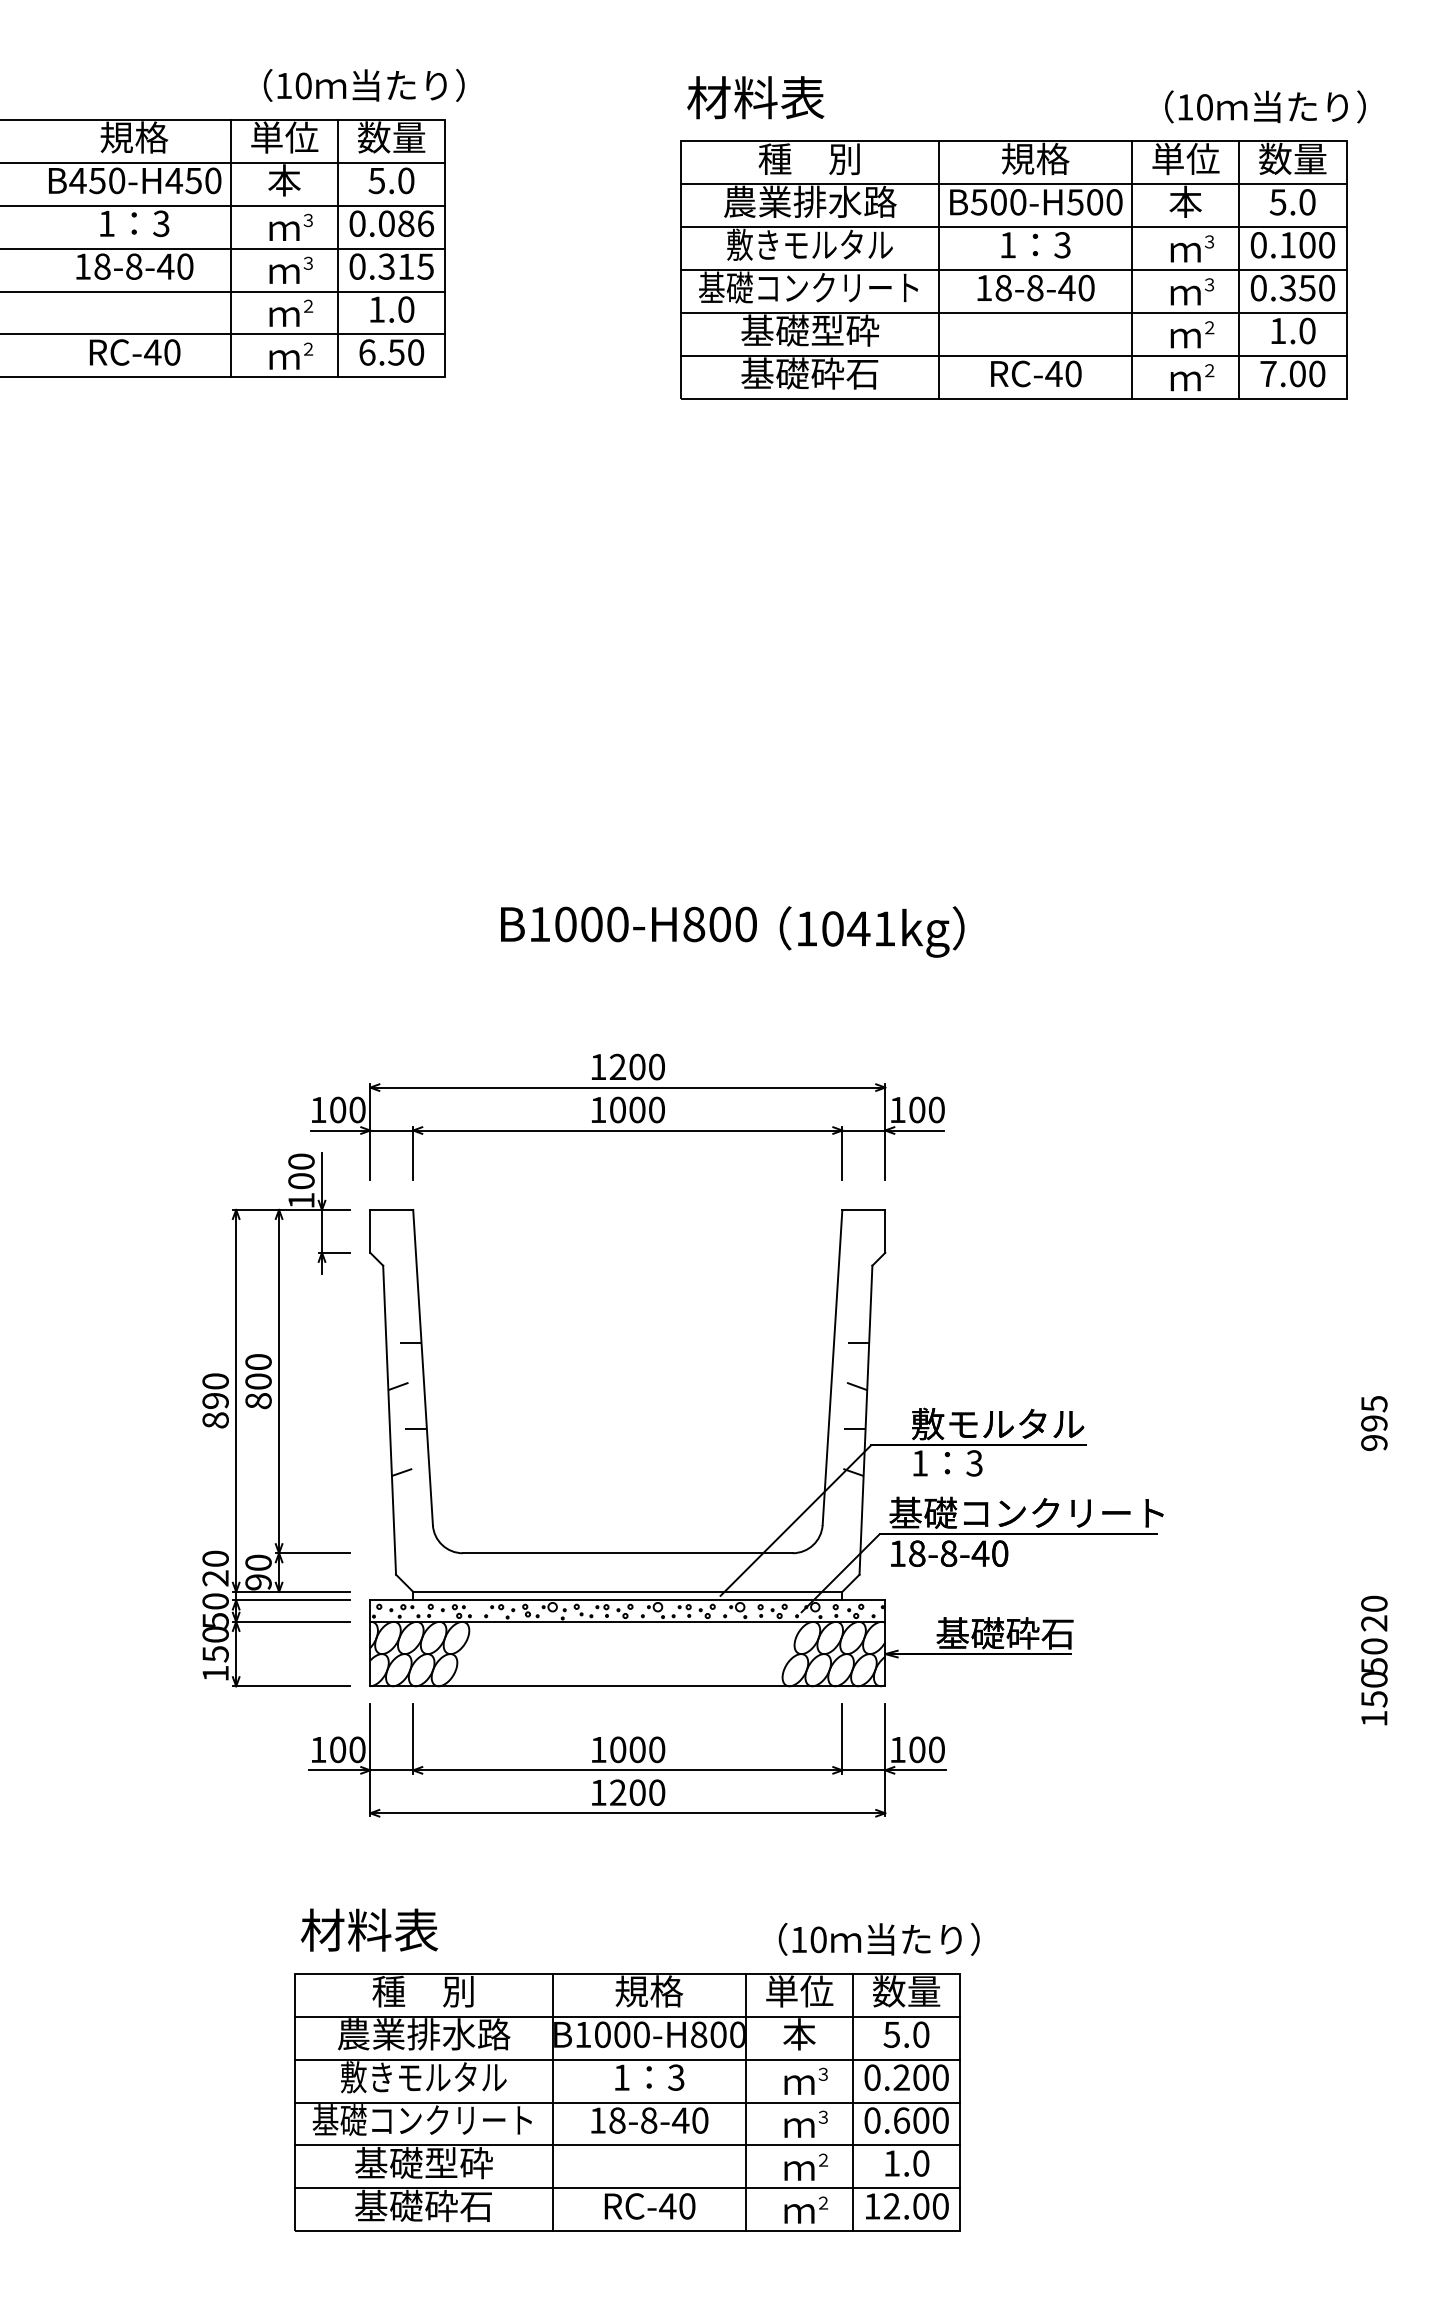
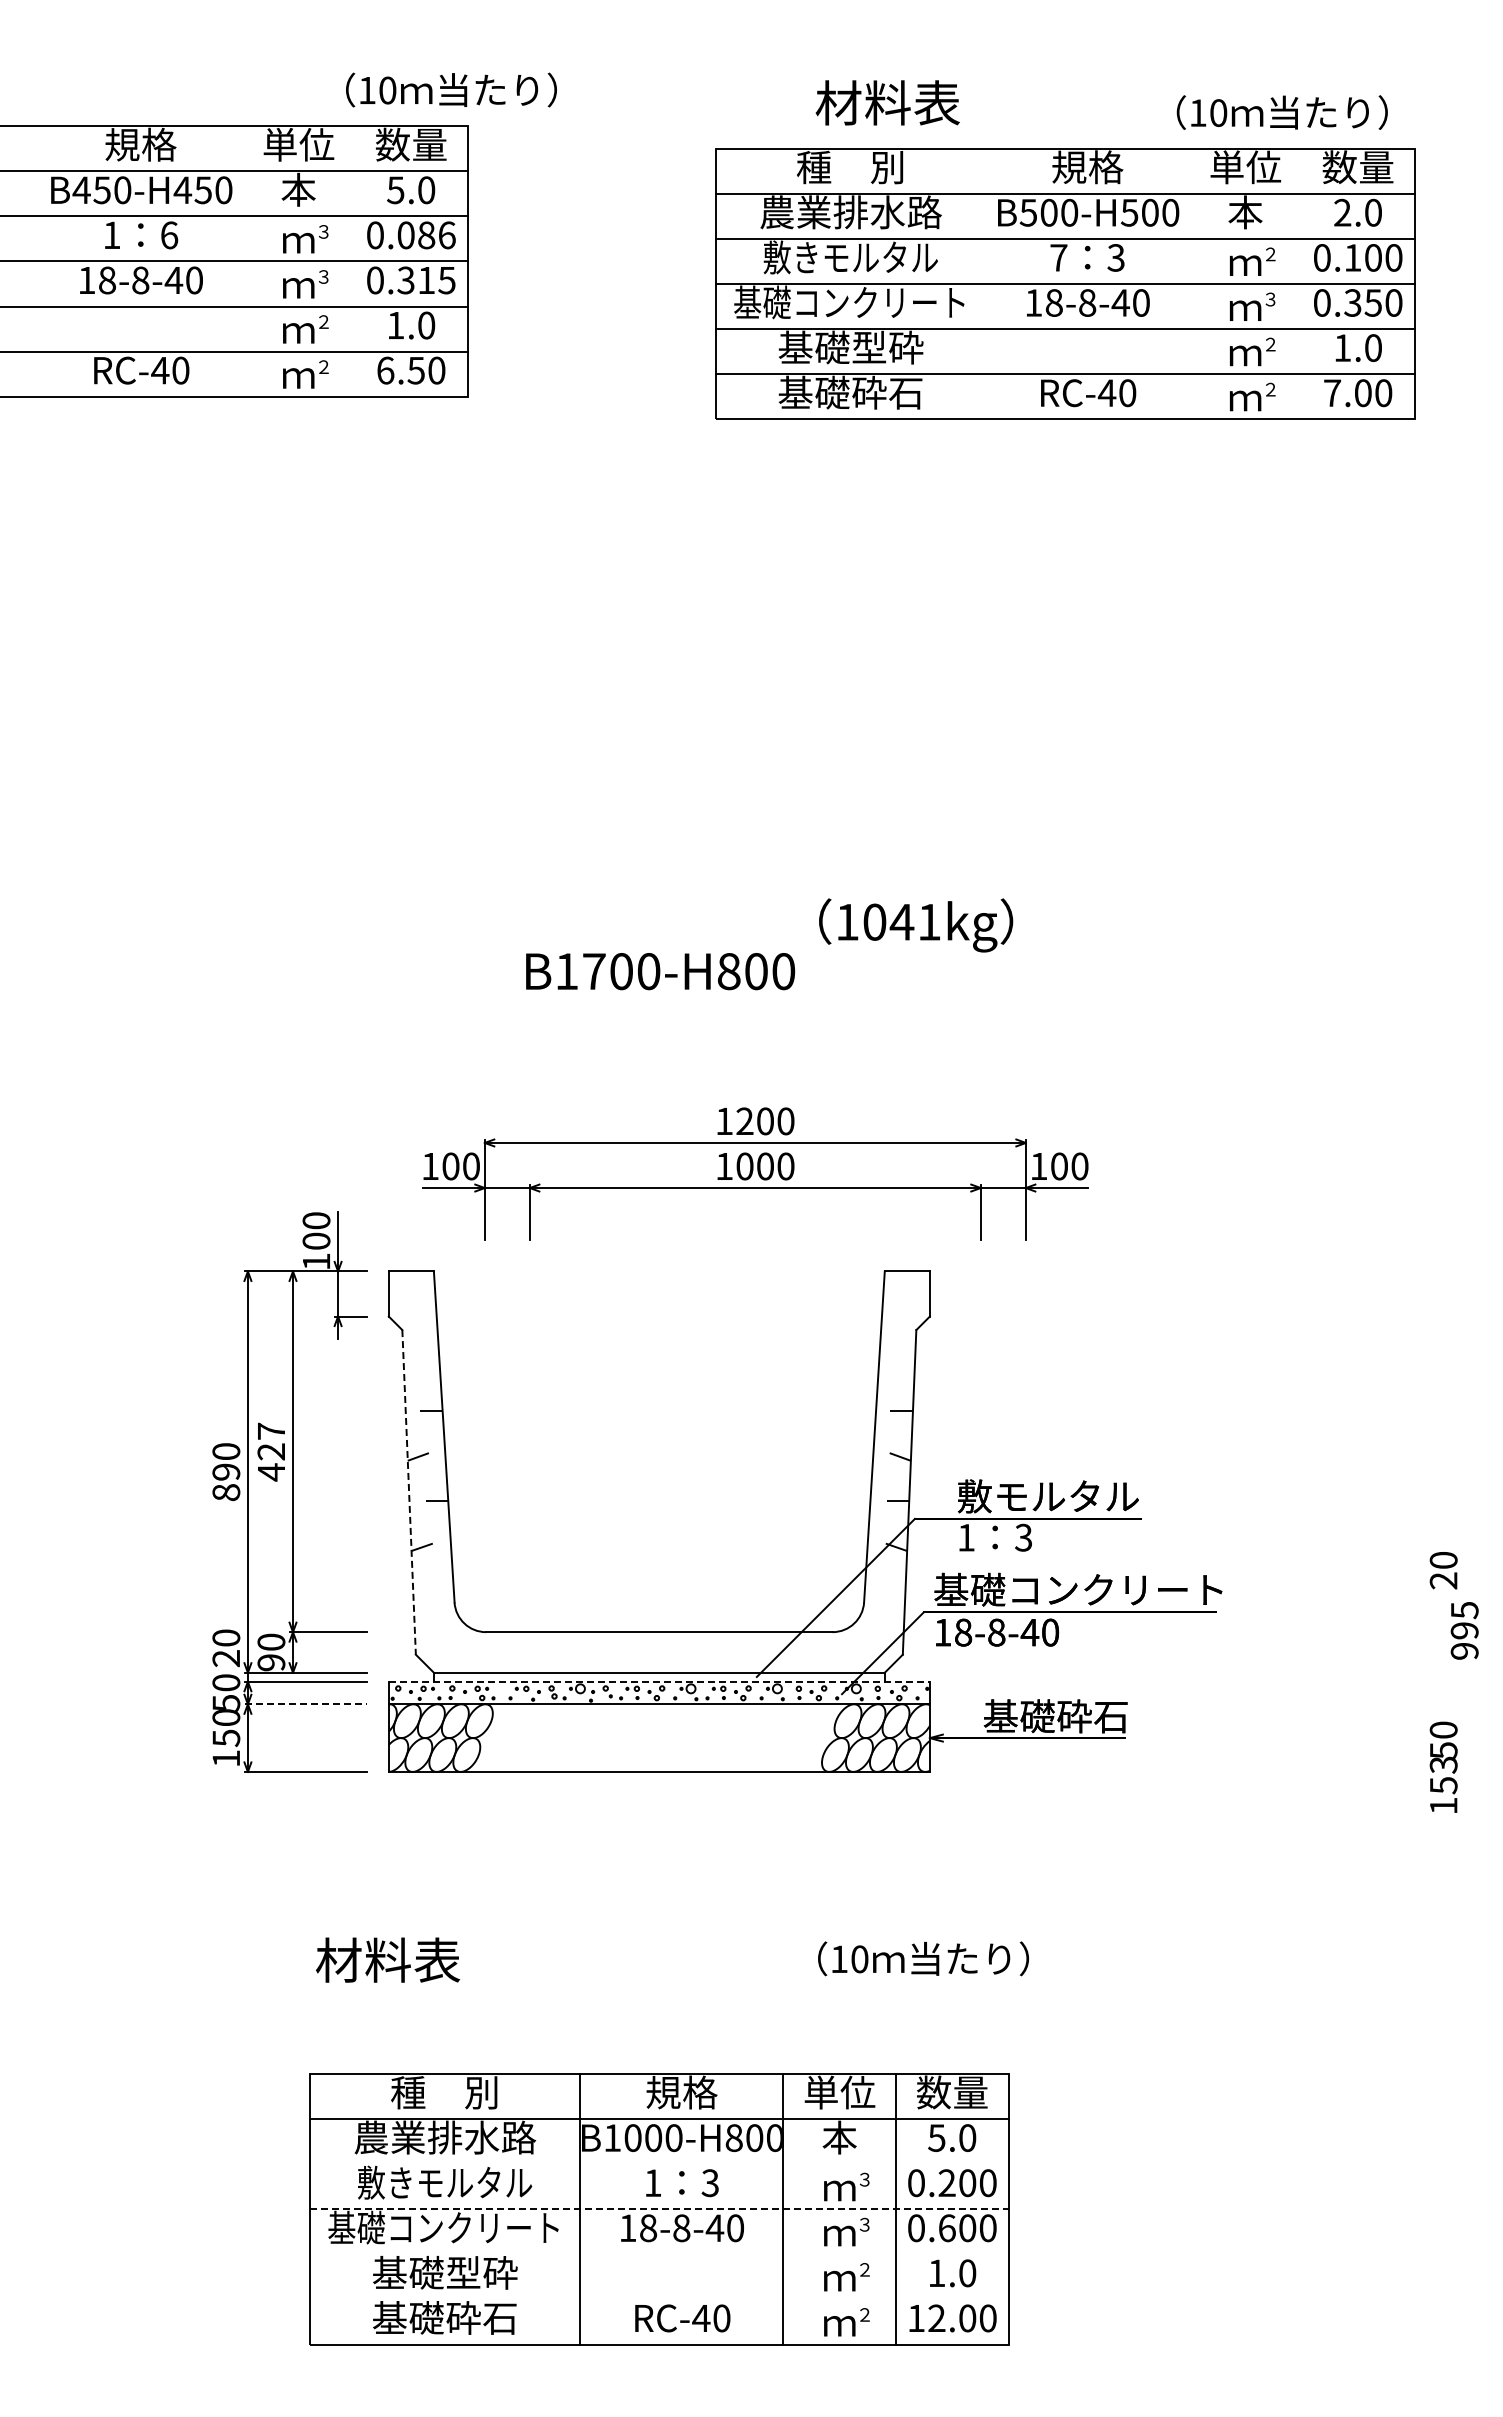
text: (364, 84) -> (451, 89), moved
text: (755, 97) -> (887, 102), moved
text: (1264, 106) -> (1281, 112), moved
text: (1278, 202) -> (1342, 212), 5.0 -> 2.0
text: (161, 223) -> (169, 235), 3 -> 6
text: (1209, 241) -> (1270, 254), ３ -> ２
text: (1007, 244) -> (1058, 257), 1 -> 7
line: (231, 248) -> (242, 261), removed
line: (338, 248) -> (355, 261), removed
line: (939, 269) -> (986, 283), removed
line: (1132, 269) -> (1189, 283), removed
line: (1238, 269) -> (1301, 283), removed
text: (566, 924) -> (594, 971), B1000-H800 -> B1700-H800
text: (872, 932) -> (916, 925), moved
part: (627, 1116) -> (755, 1173), moved
text: (258, 1381) -> (271, 1451), 800 -> 427
line: (389, 1420) -> (409, 1492), solid -> dashed
text: (1374, 1423) -> (1464, 1630), moved
line: (627, 1600) -> (659, 1681), solid -> dashed
text: (1374, 1613) -> (1443, 1570), moved
line: (291, 1622) -> (306, 1704), solid -> dashed
text: (1374, 1679) -> (1443, 1764), 150 -> 153
part: (627, 1760) -> (659, 1849), removed
text: (369, 1929) -> (388, 1959), moved
text: (879, 1939) -> (923, 1958), moved
line: (626, 2059) -> (658, 2164), removed
line: (627, 2102) -> (659, 2209), solid -> dashed
line: (626, 2145) -> (658, 2254), removed
line: (626, 2188) -> (658, 2299), removed

